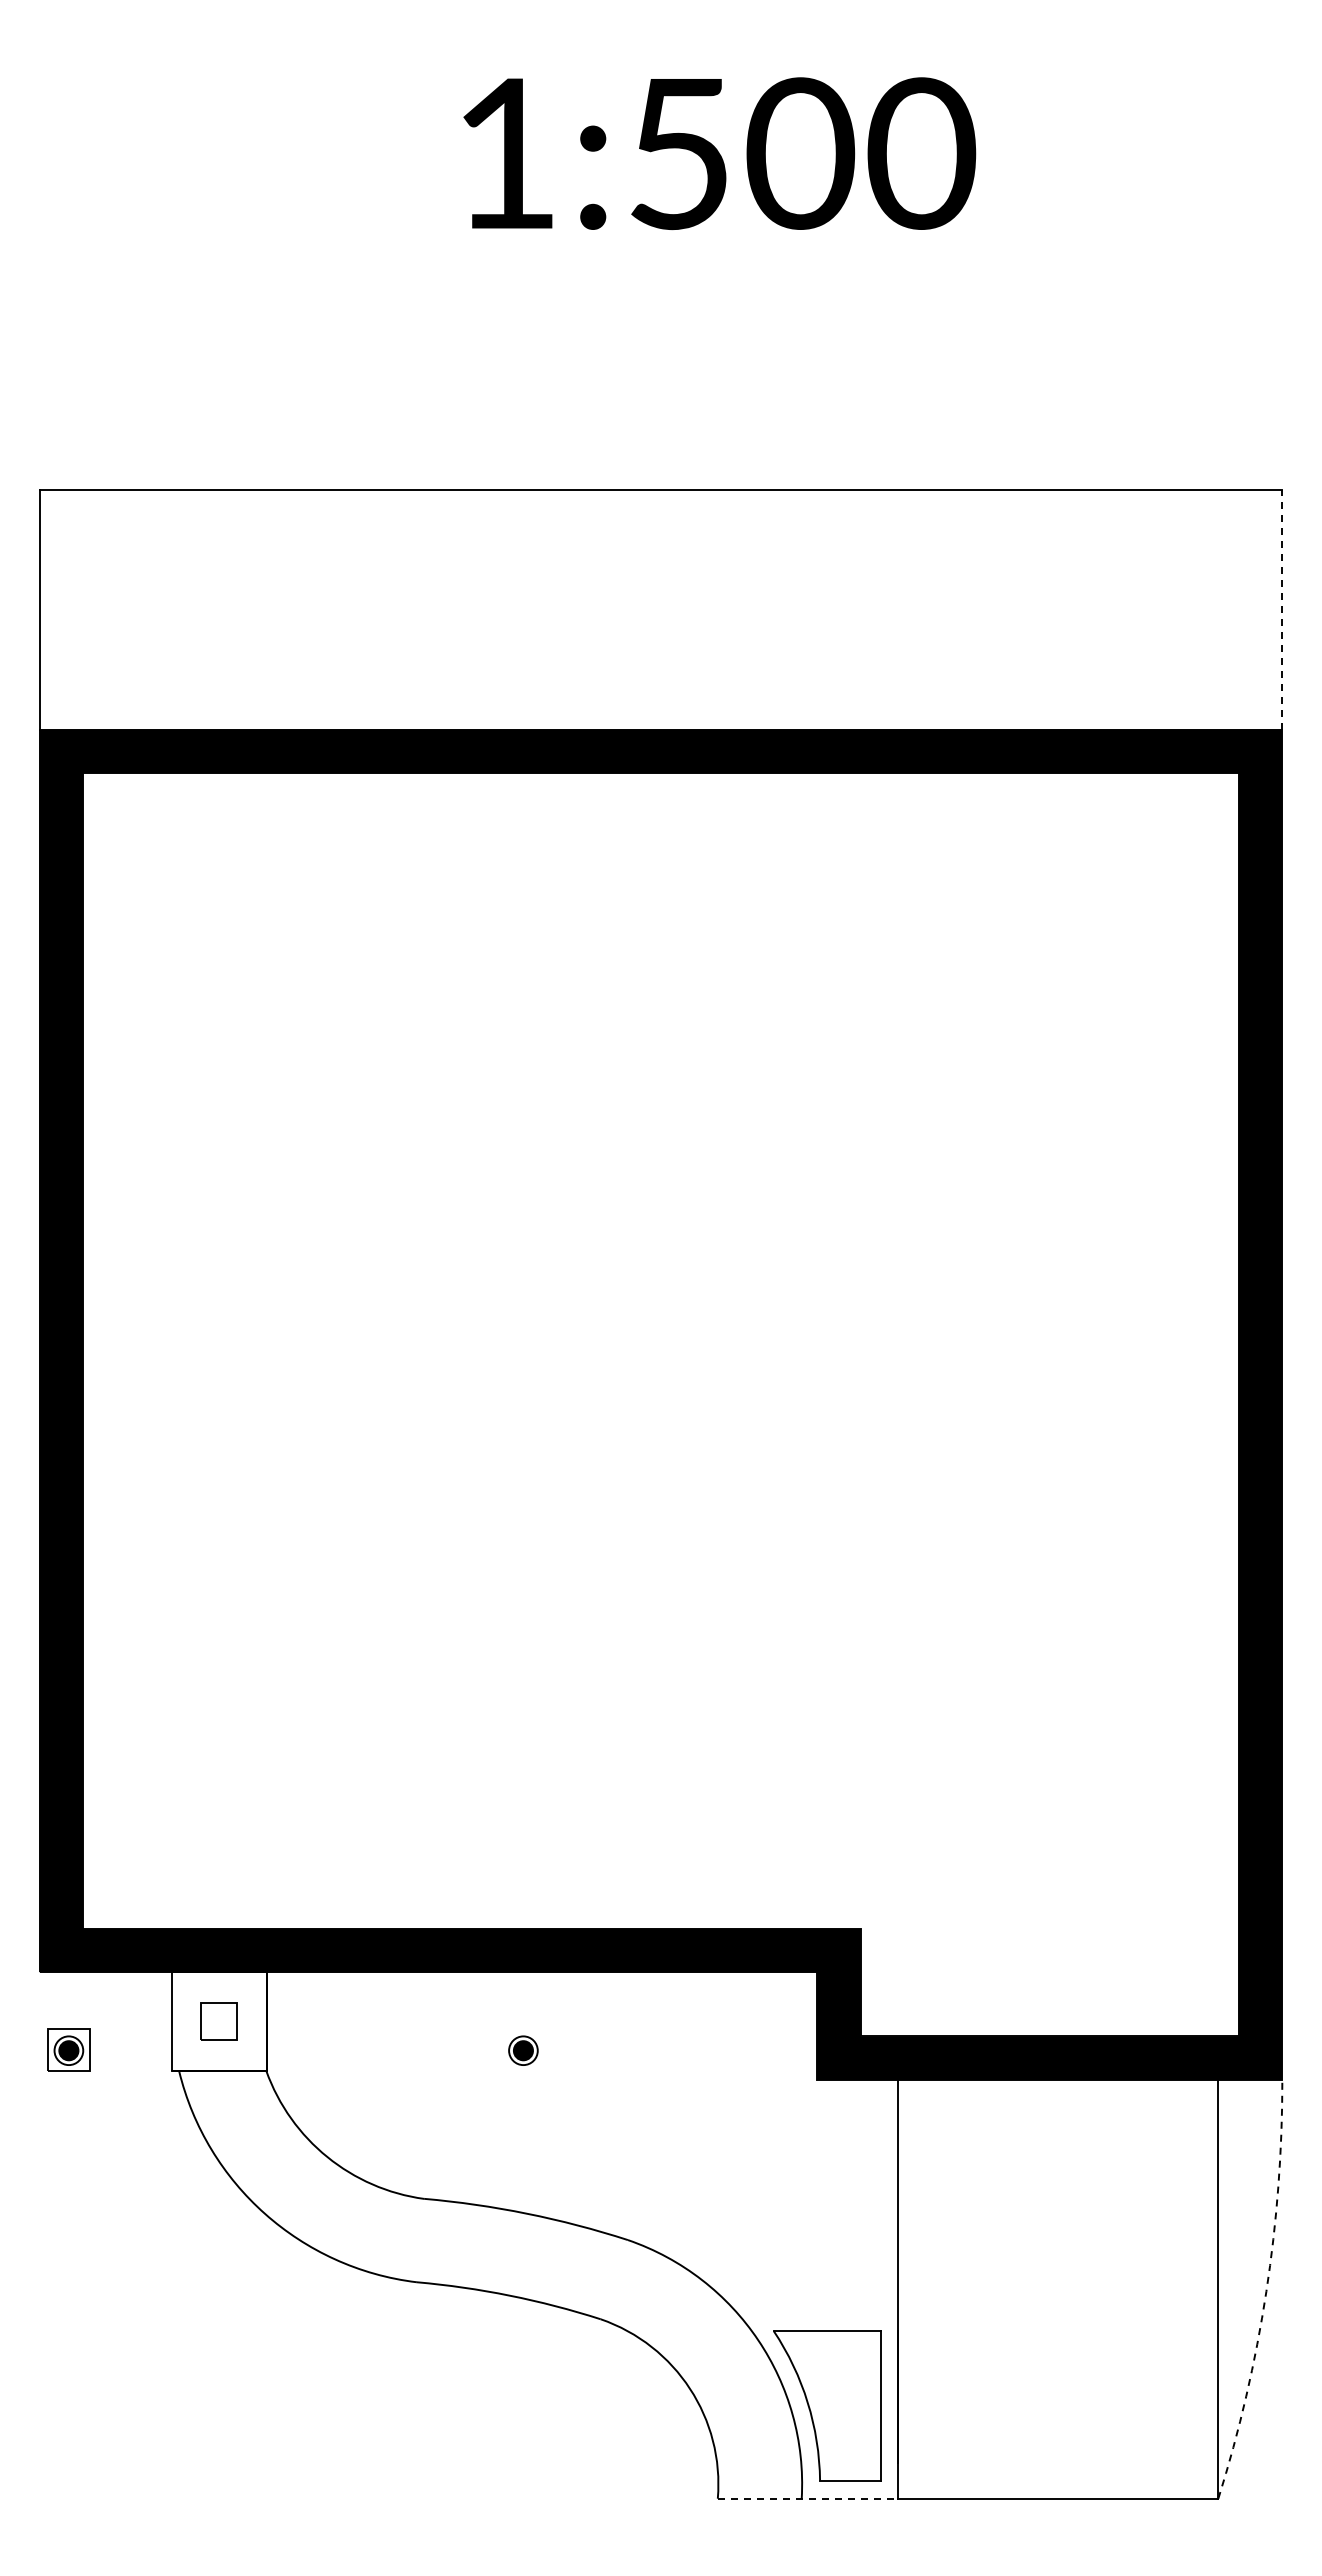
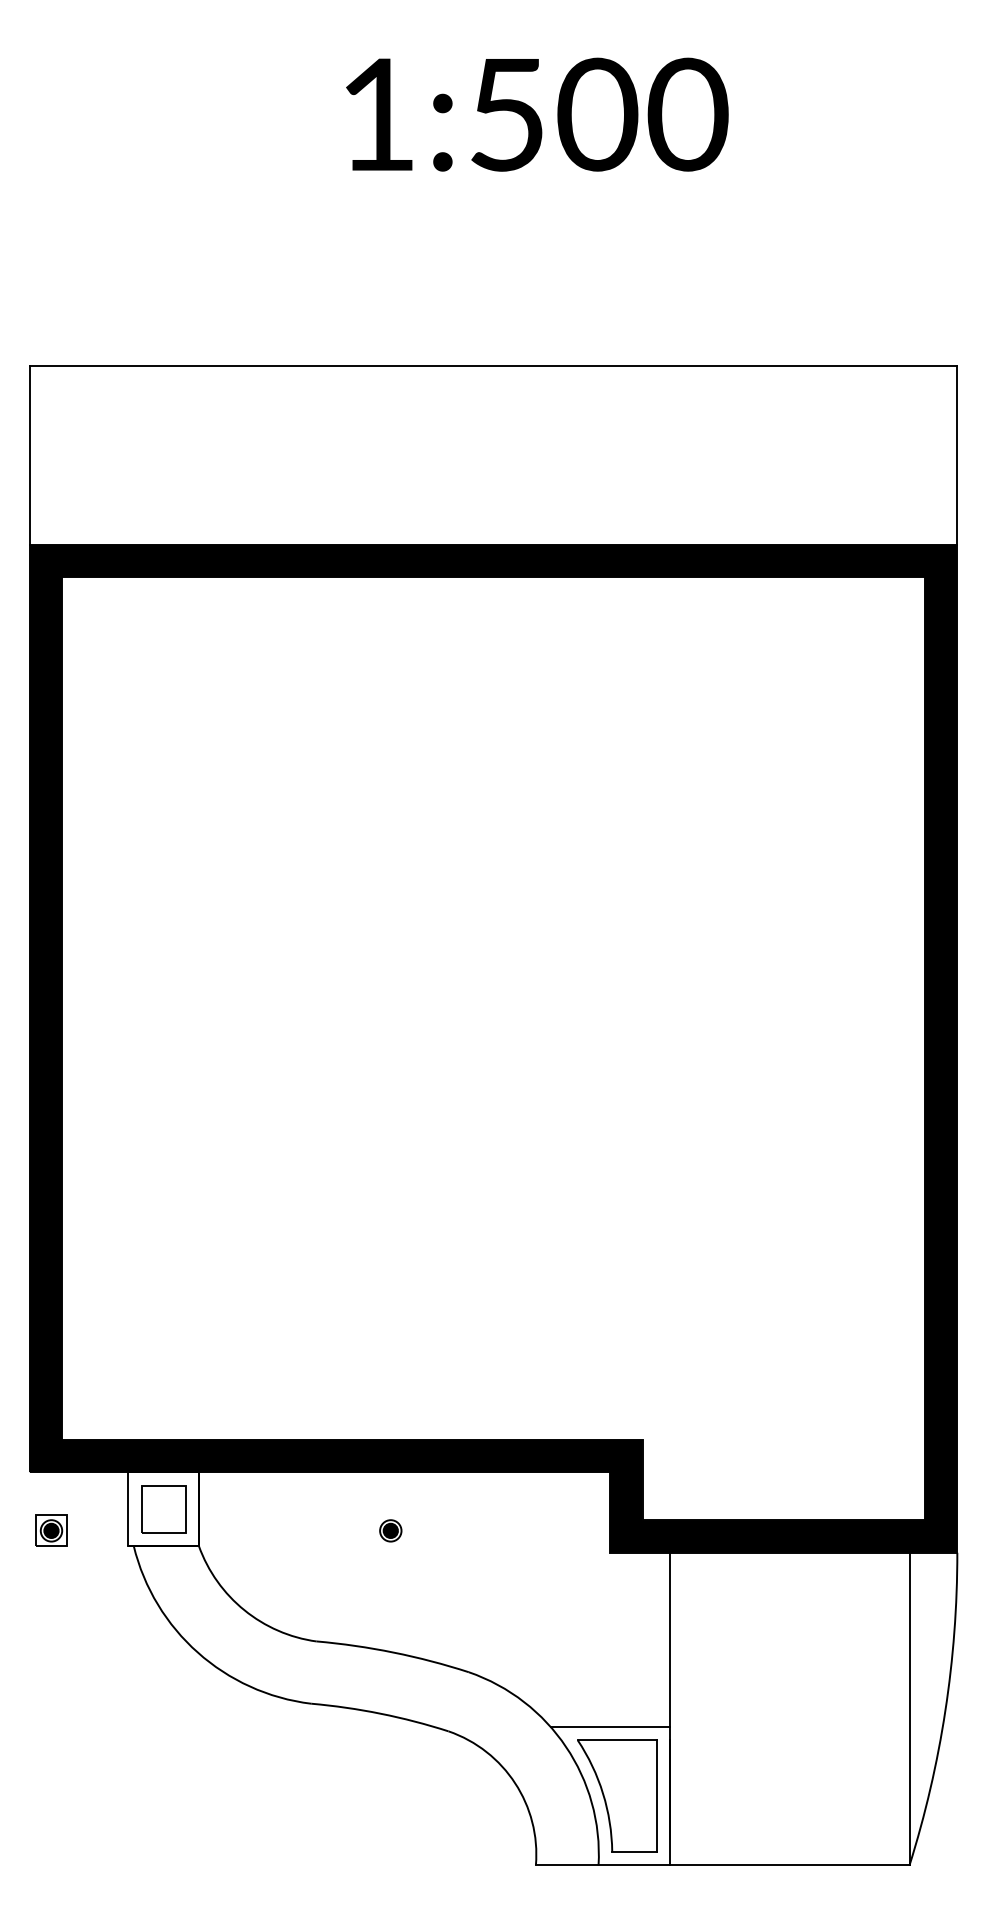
line: (1282, 609) -> (957, 454), dashed -> solid
part: (218, 2021) -> (163, 1509), size x1.67
arc: (1266, 2291) -> (945, 1710), dashed -> solid
line: (817, 2313) -> (610, 1727), added
line: (808, 2498) -> (603, 1865), dashed -> solid

